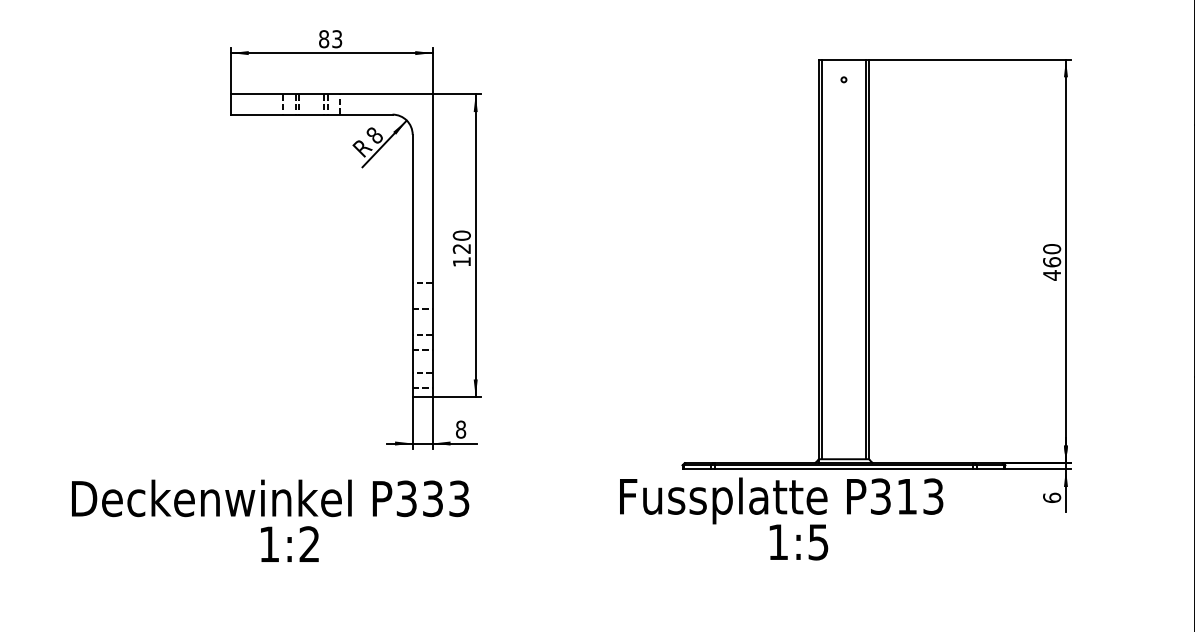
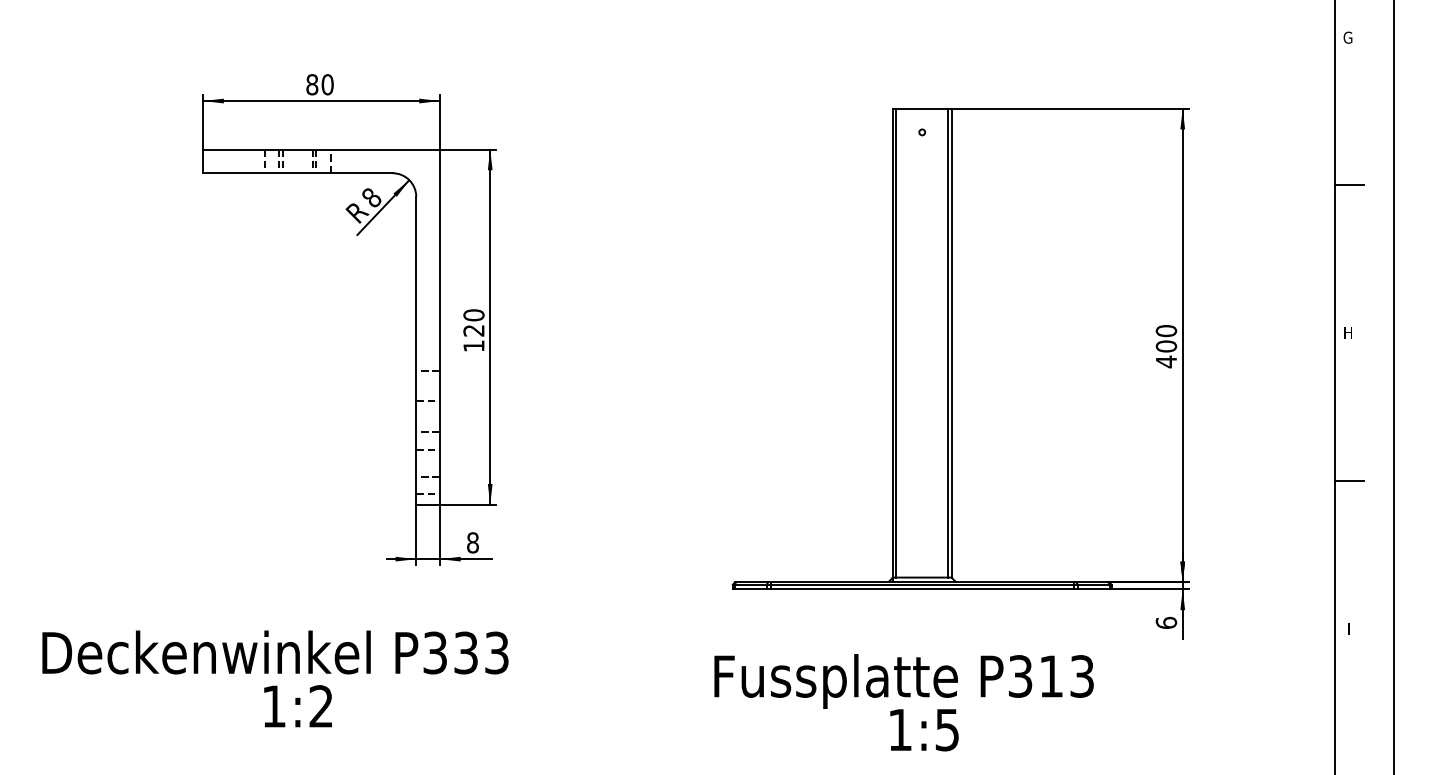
text: (337, 38) -> (327, 84), 83 -> 80
text: (1051, 262) -> (1165, 346), 460 -> 400
text: (781, 518) -> (903, 702), moved
text: (270, 520) -> (275, 678), moved

